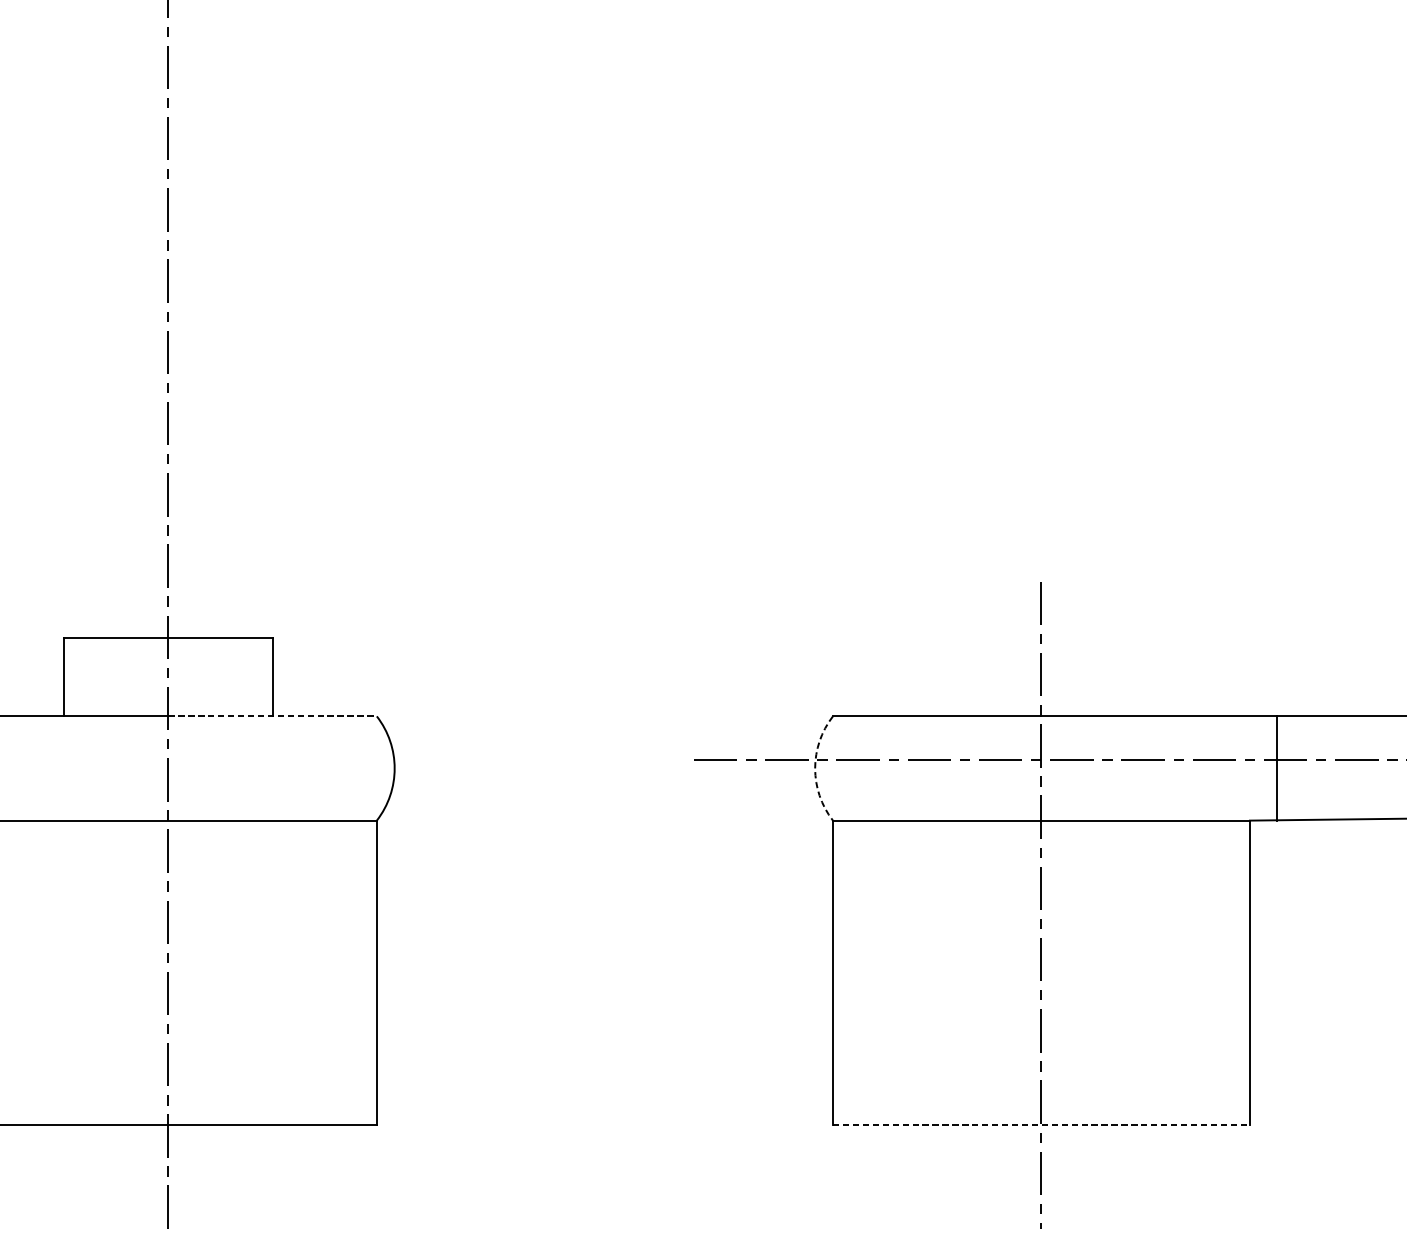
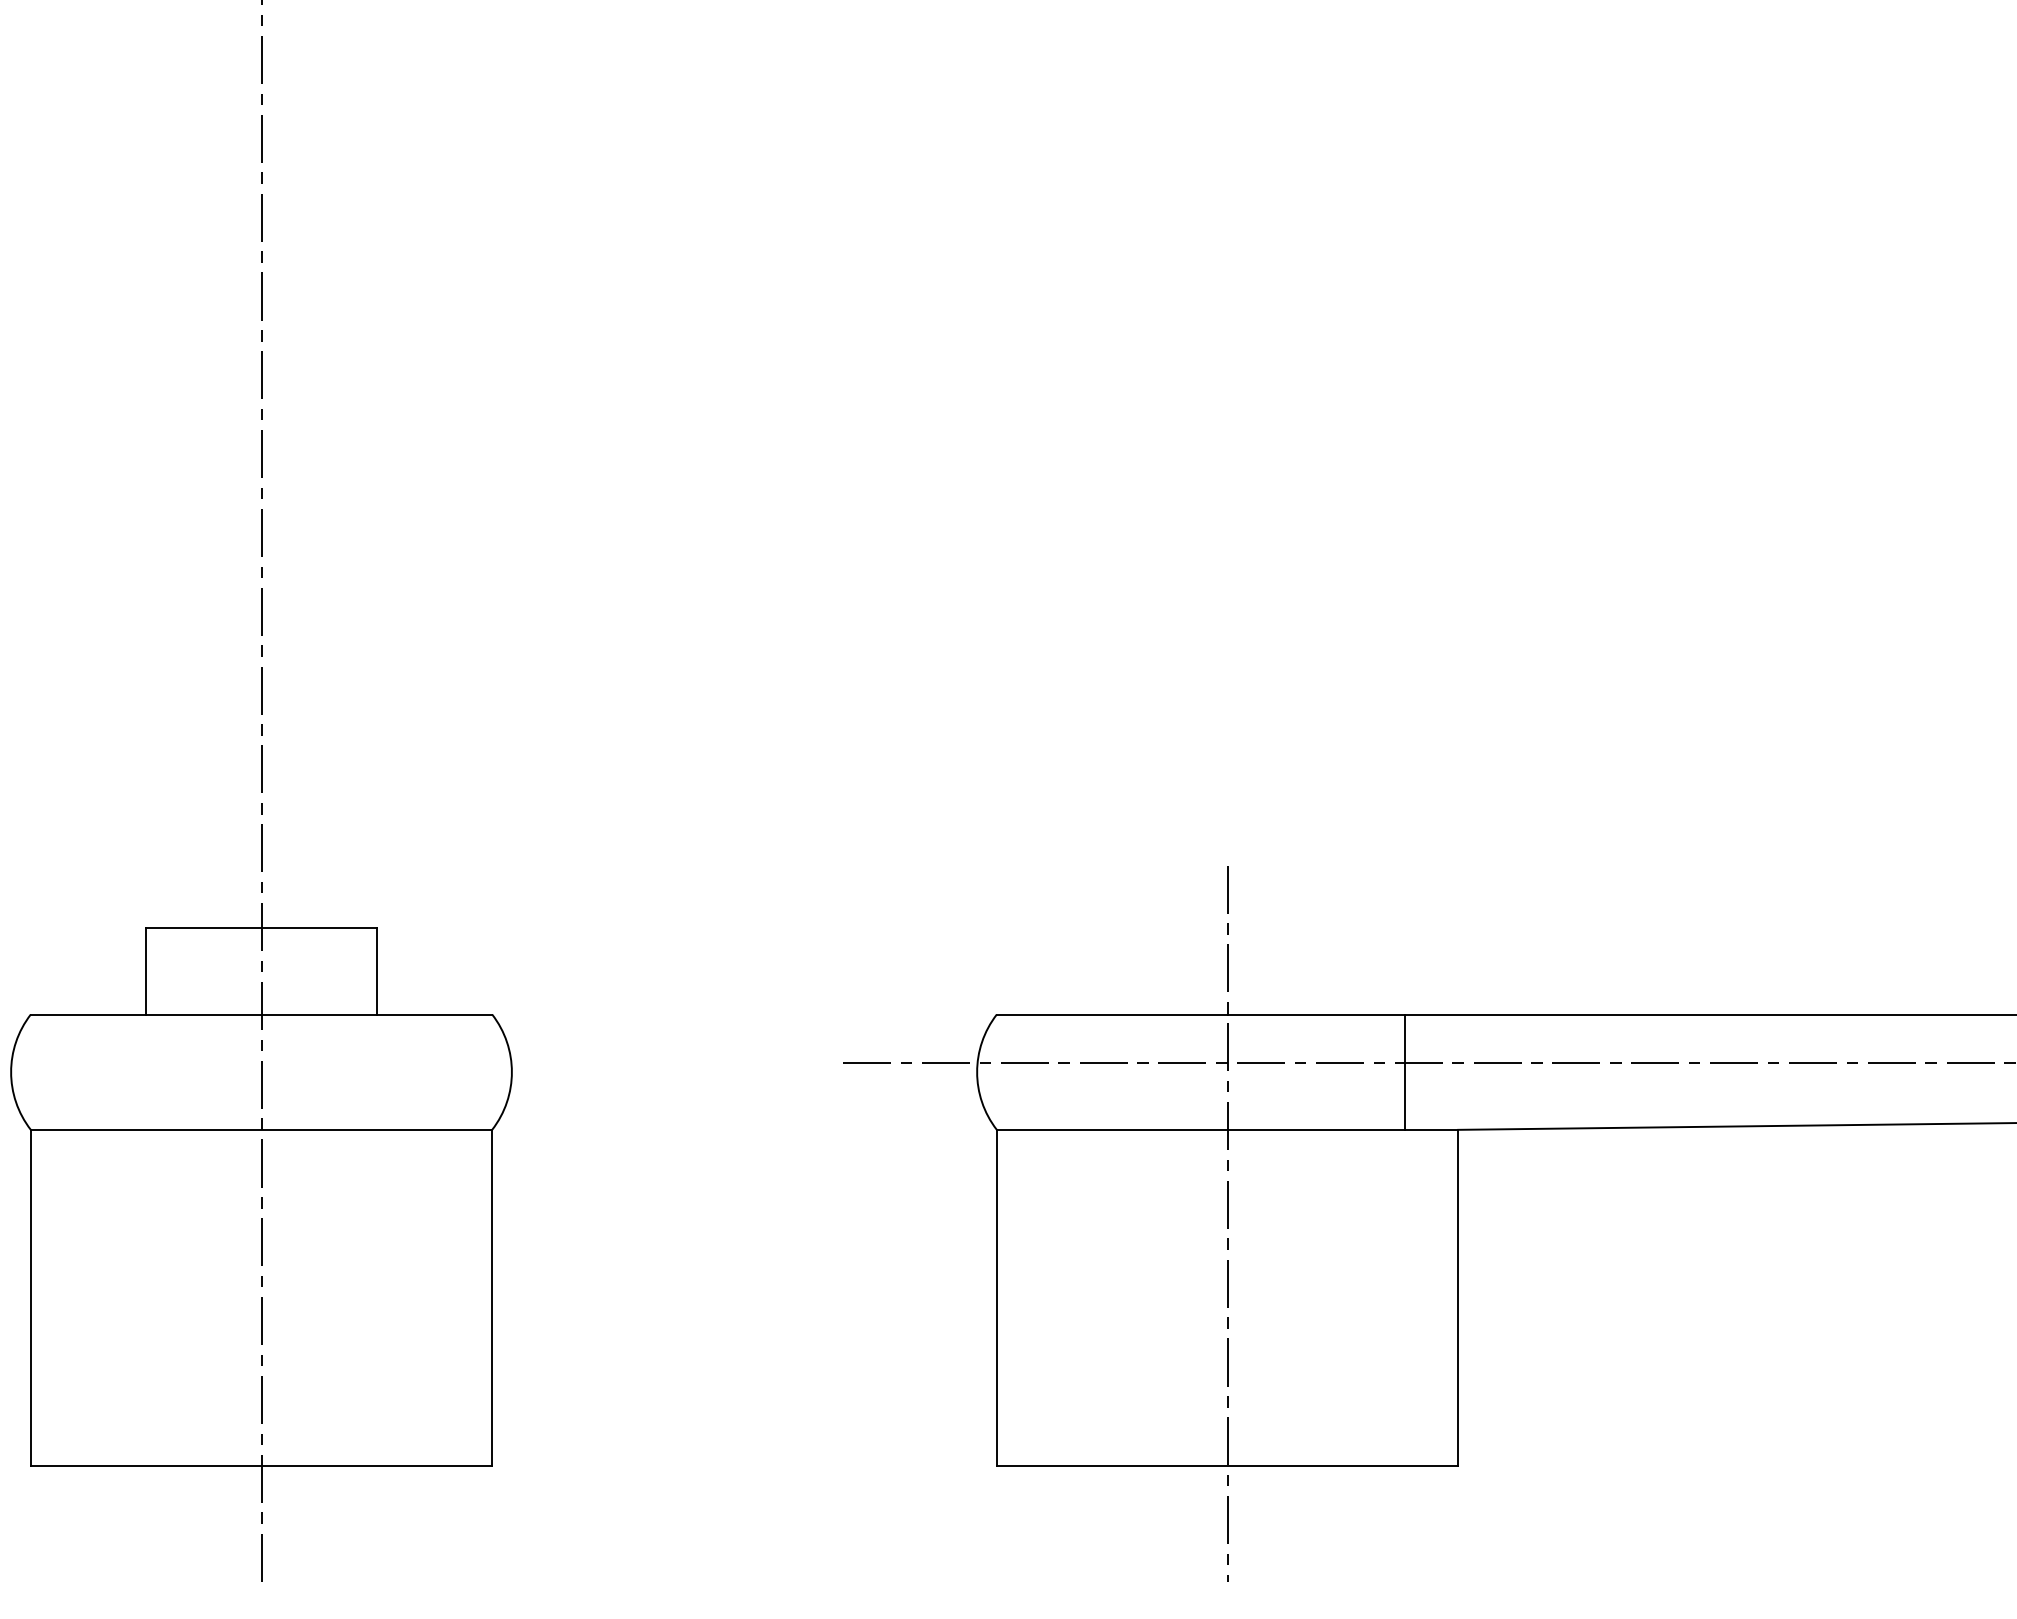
line: (273, 716) -> (377, 1014), dashed -> solid
line: (1277, 767) -> (1405, 1071), moved
arc: (815, 768) -> (977, 1072), dashed -> solid
line: (1041, 1124) -> (1227, 1466), dashed -> solid

